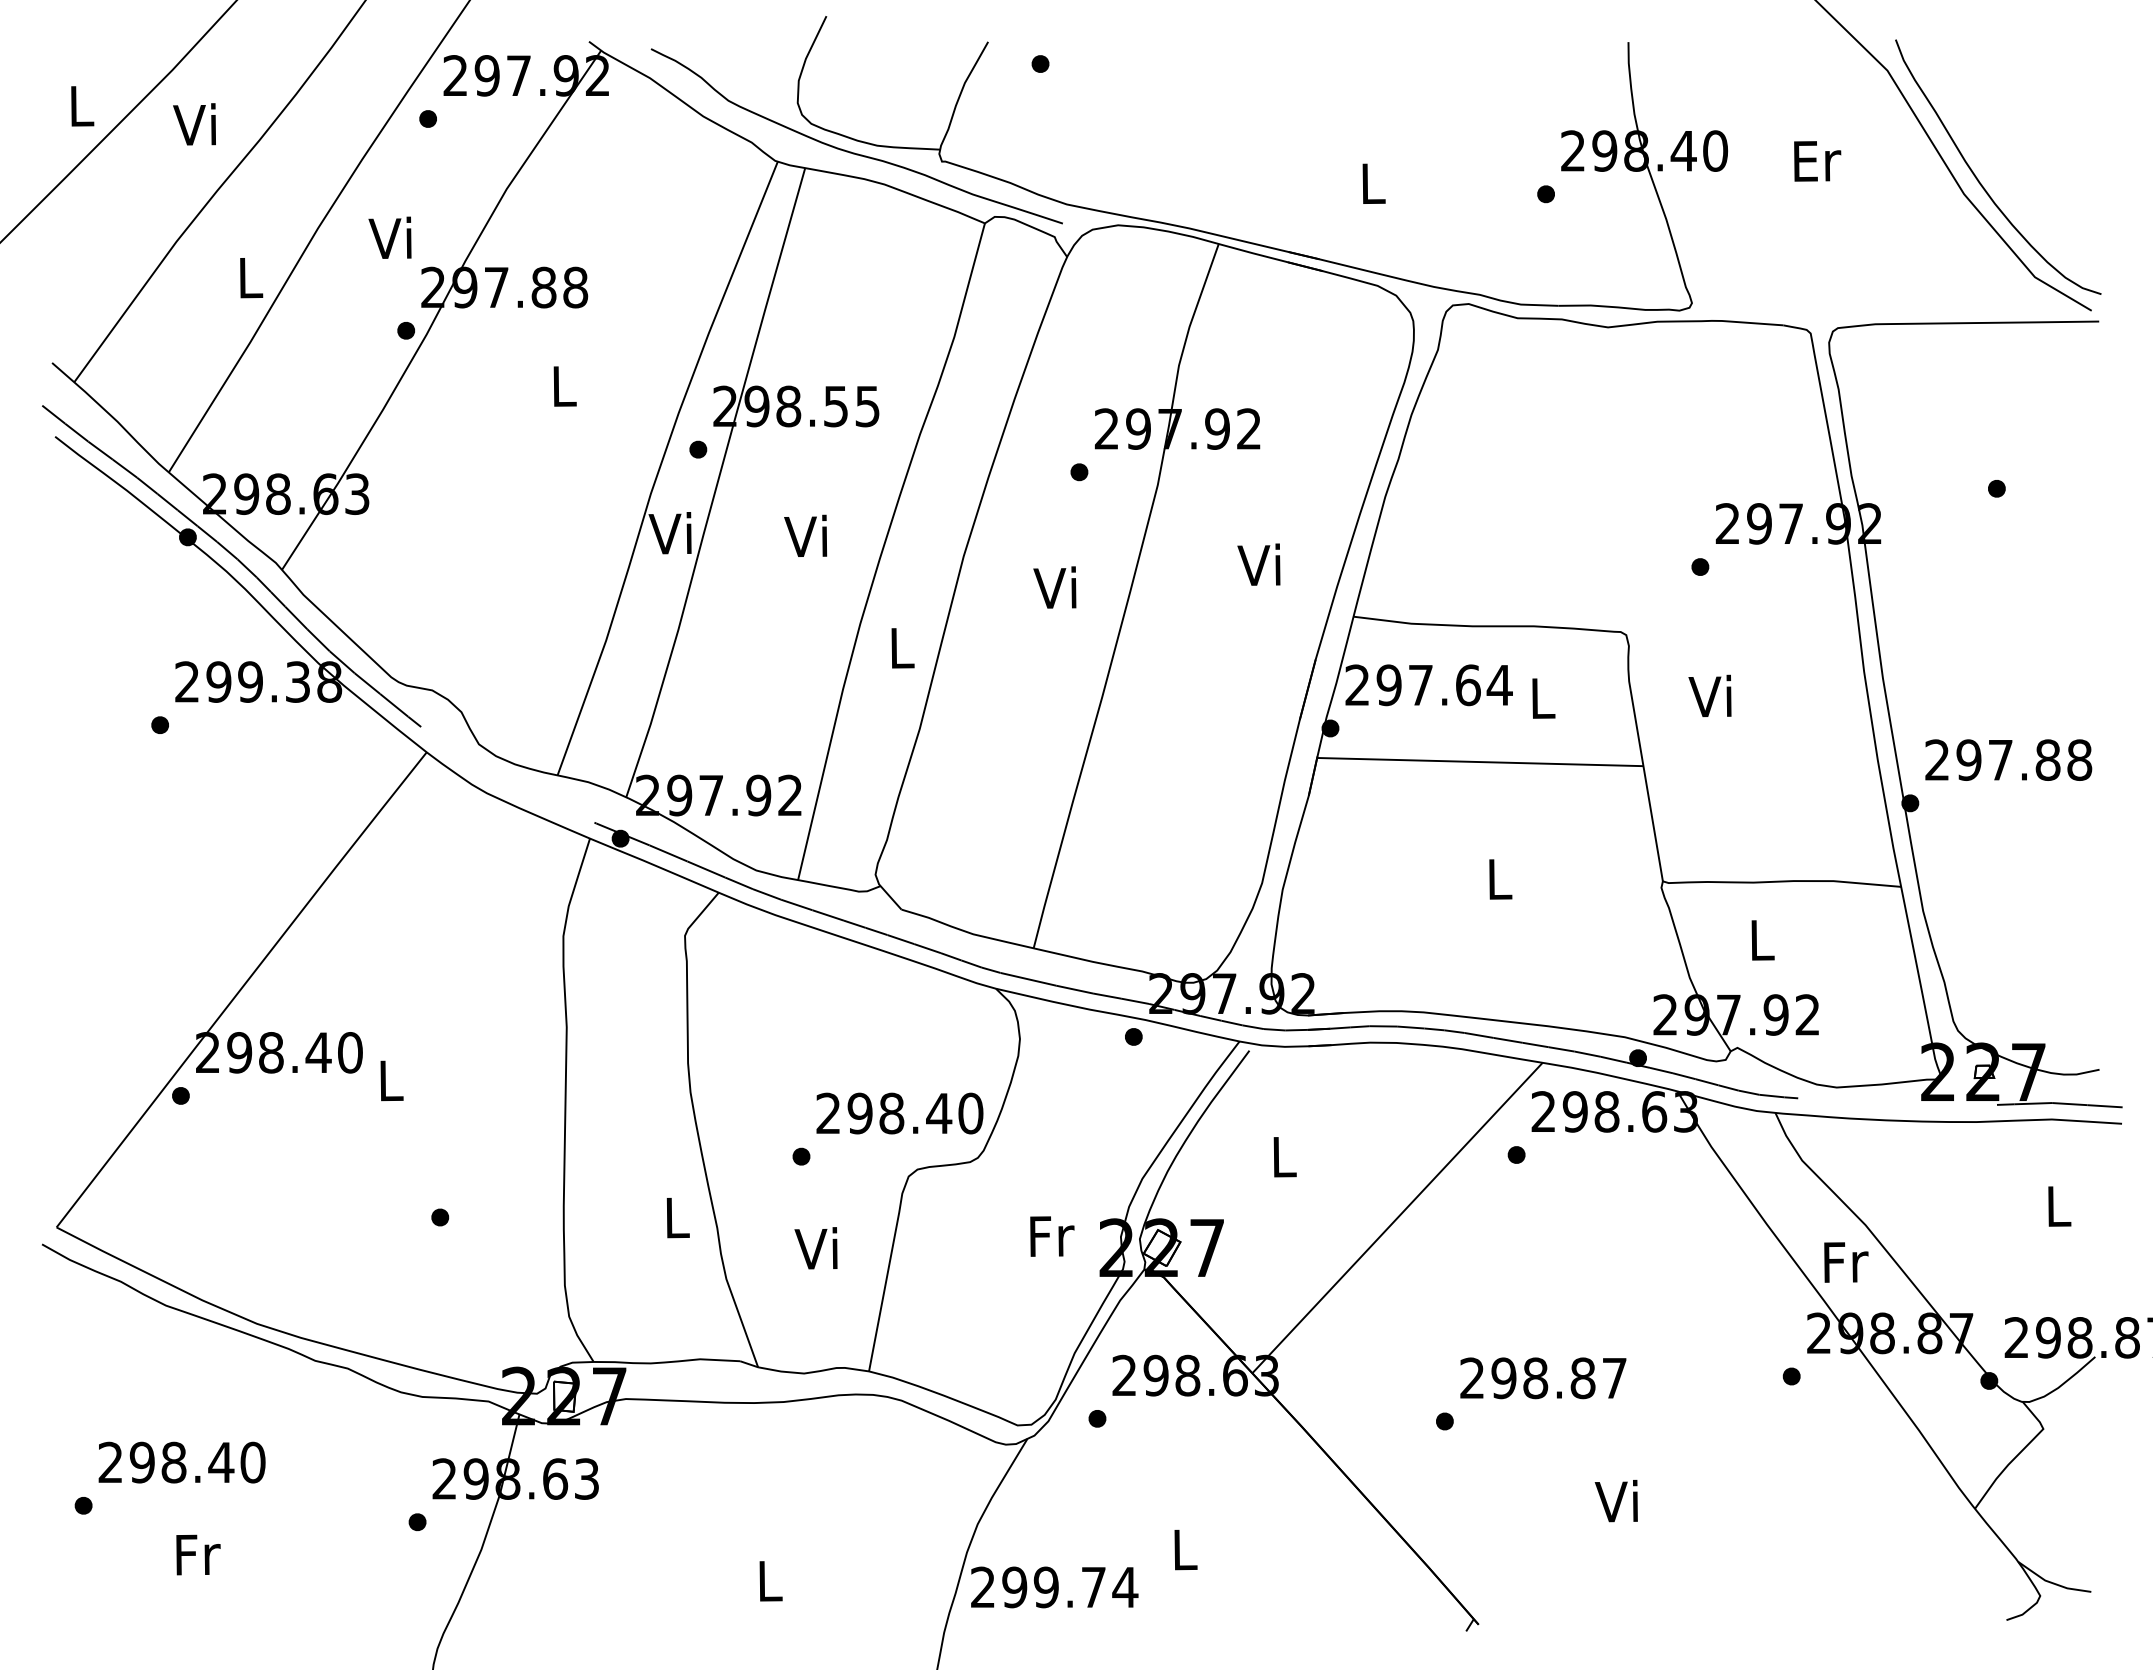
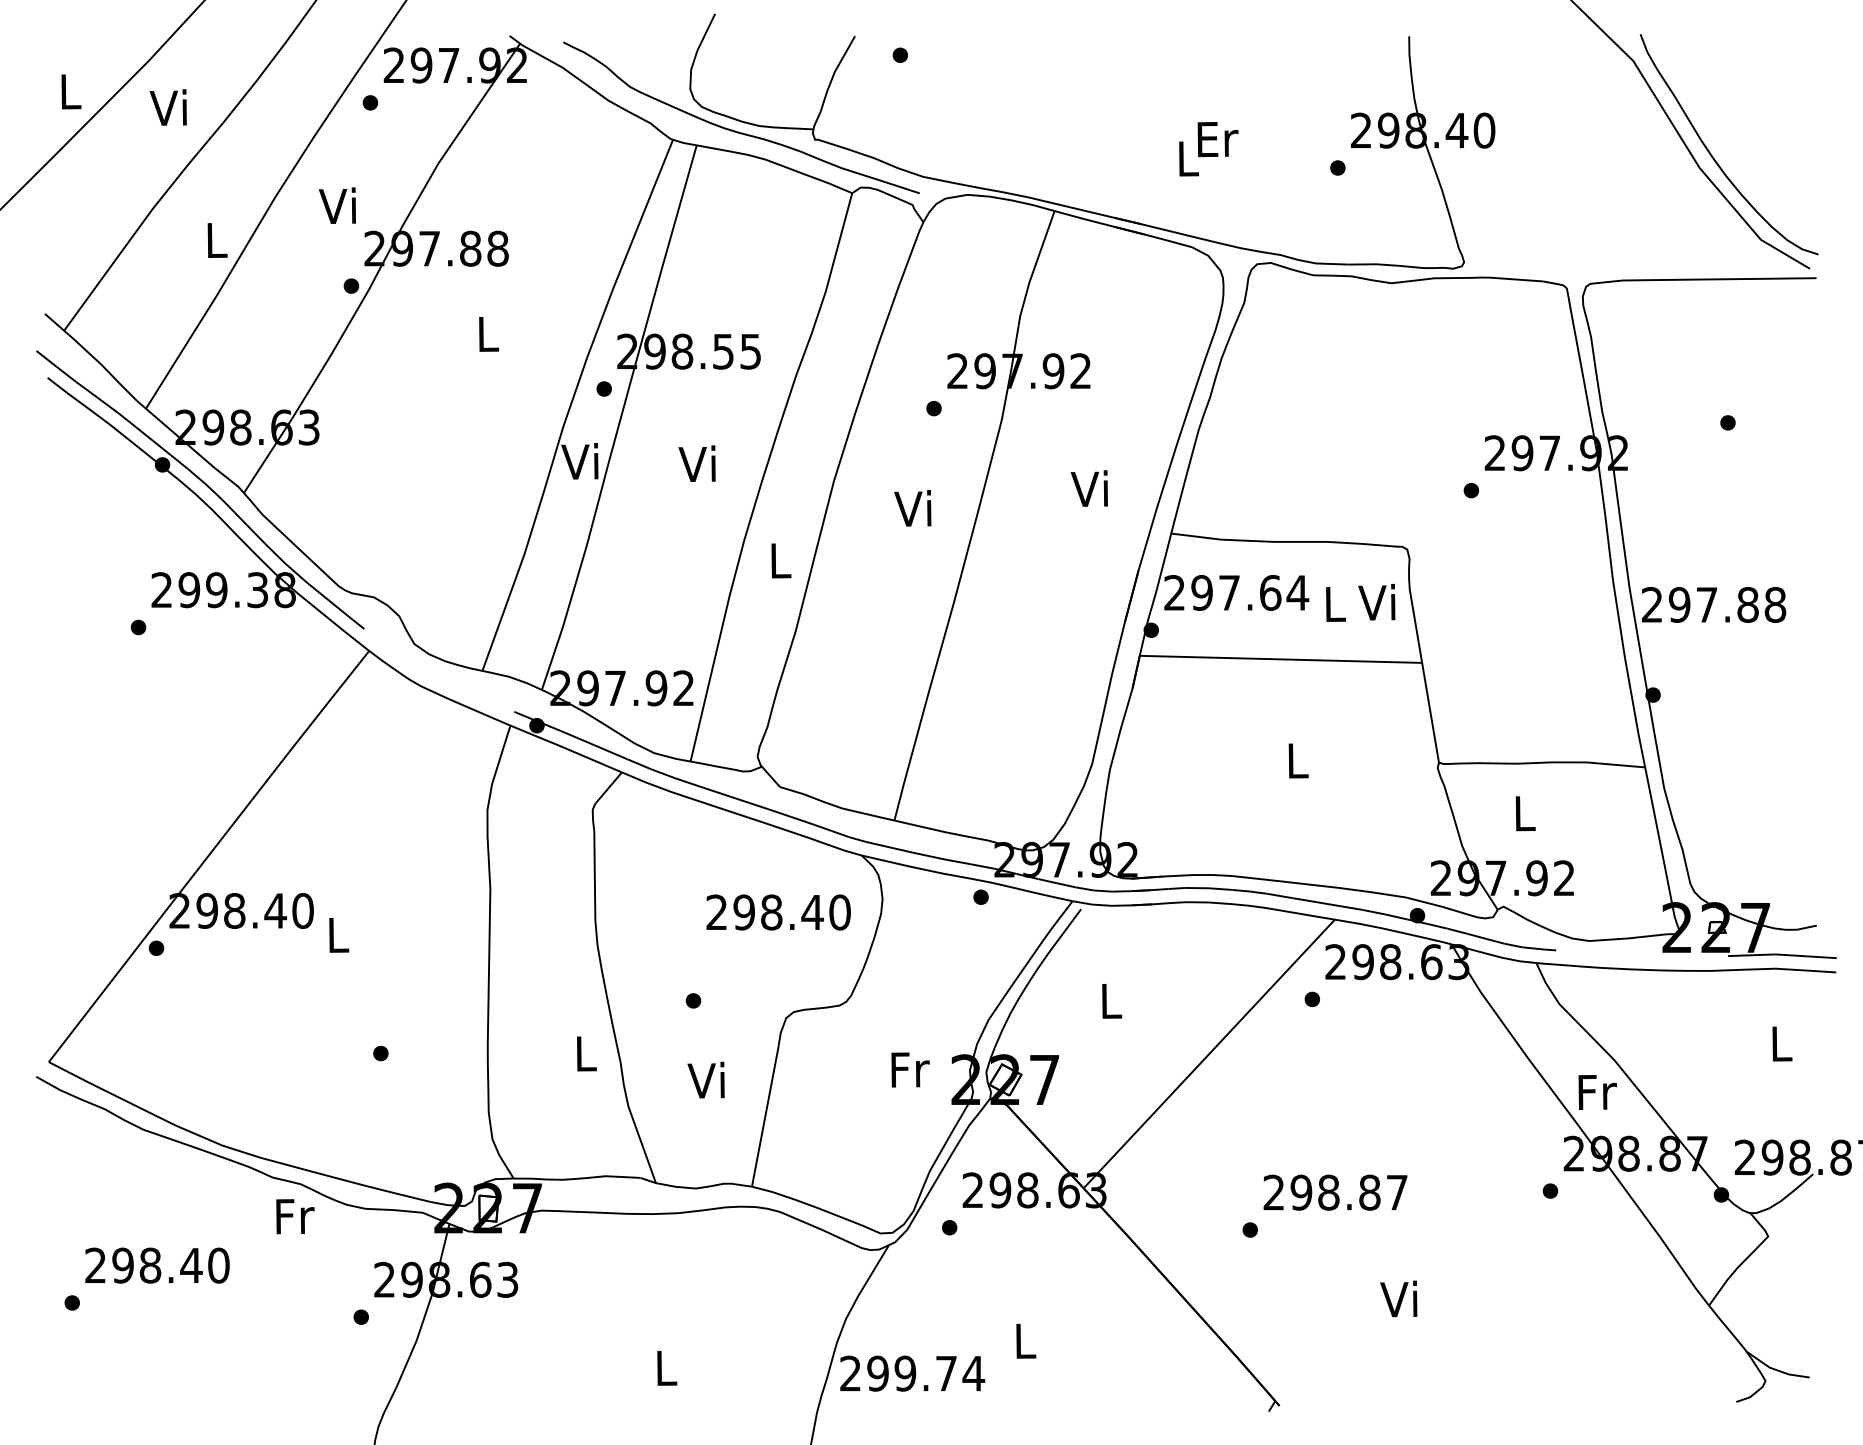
text: (1817, 161) -> (1217, 139), moved
text: (1709, 695) -> (1376, 601), moved
text: (2008, 759) -> (1713, 604), moved
text: (899, 1113) -> (778, 912), moved
text: (198, 1554) -> (295, 1216), moved

